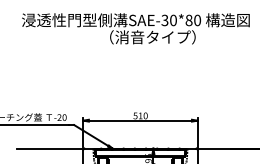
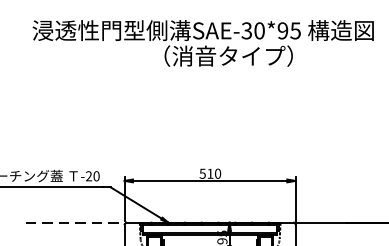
text: (193, 20) -> (289, 30), SAE-30*80 -> SAE-30*95
line: (50, 148) -> (75, 222), solid -> dashed

